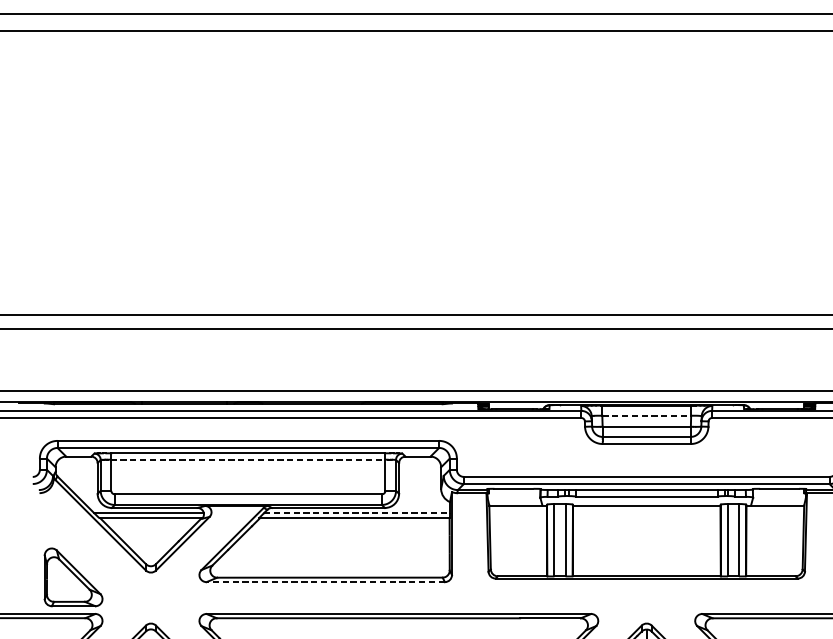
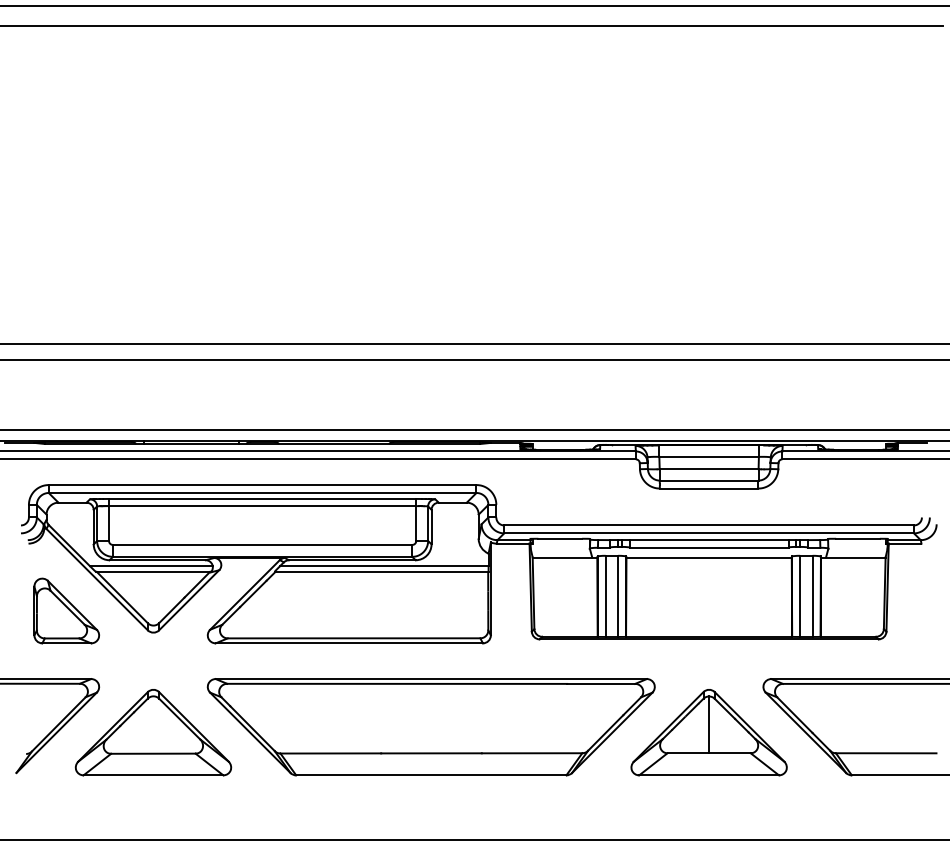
line: (647, 415) -> (709, 456), dashed -> solid
line: (248, 460) -> (262, 506), dashed -> solid
line: (357, 512) -> (384, 565), dashed -> solid
part: (73, 576) -> (66, 610), moved
line: (325, 582) -> (349, 643), dashed -> solid

